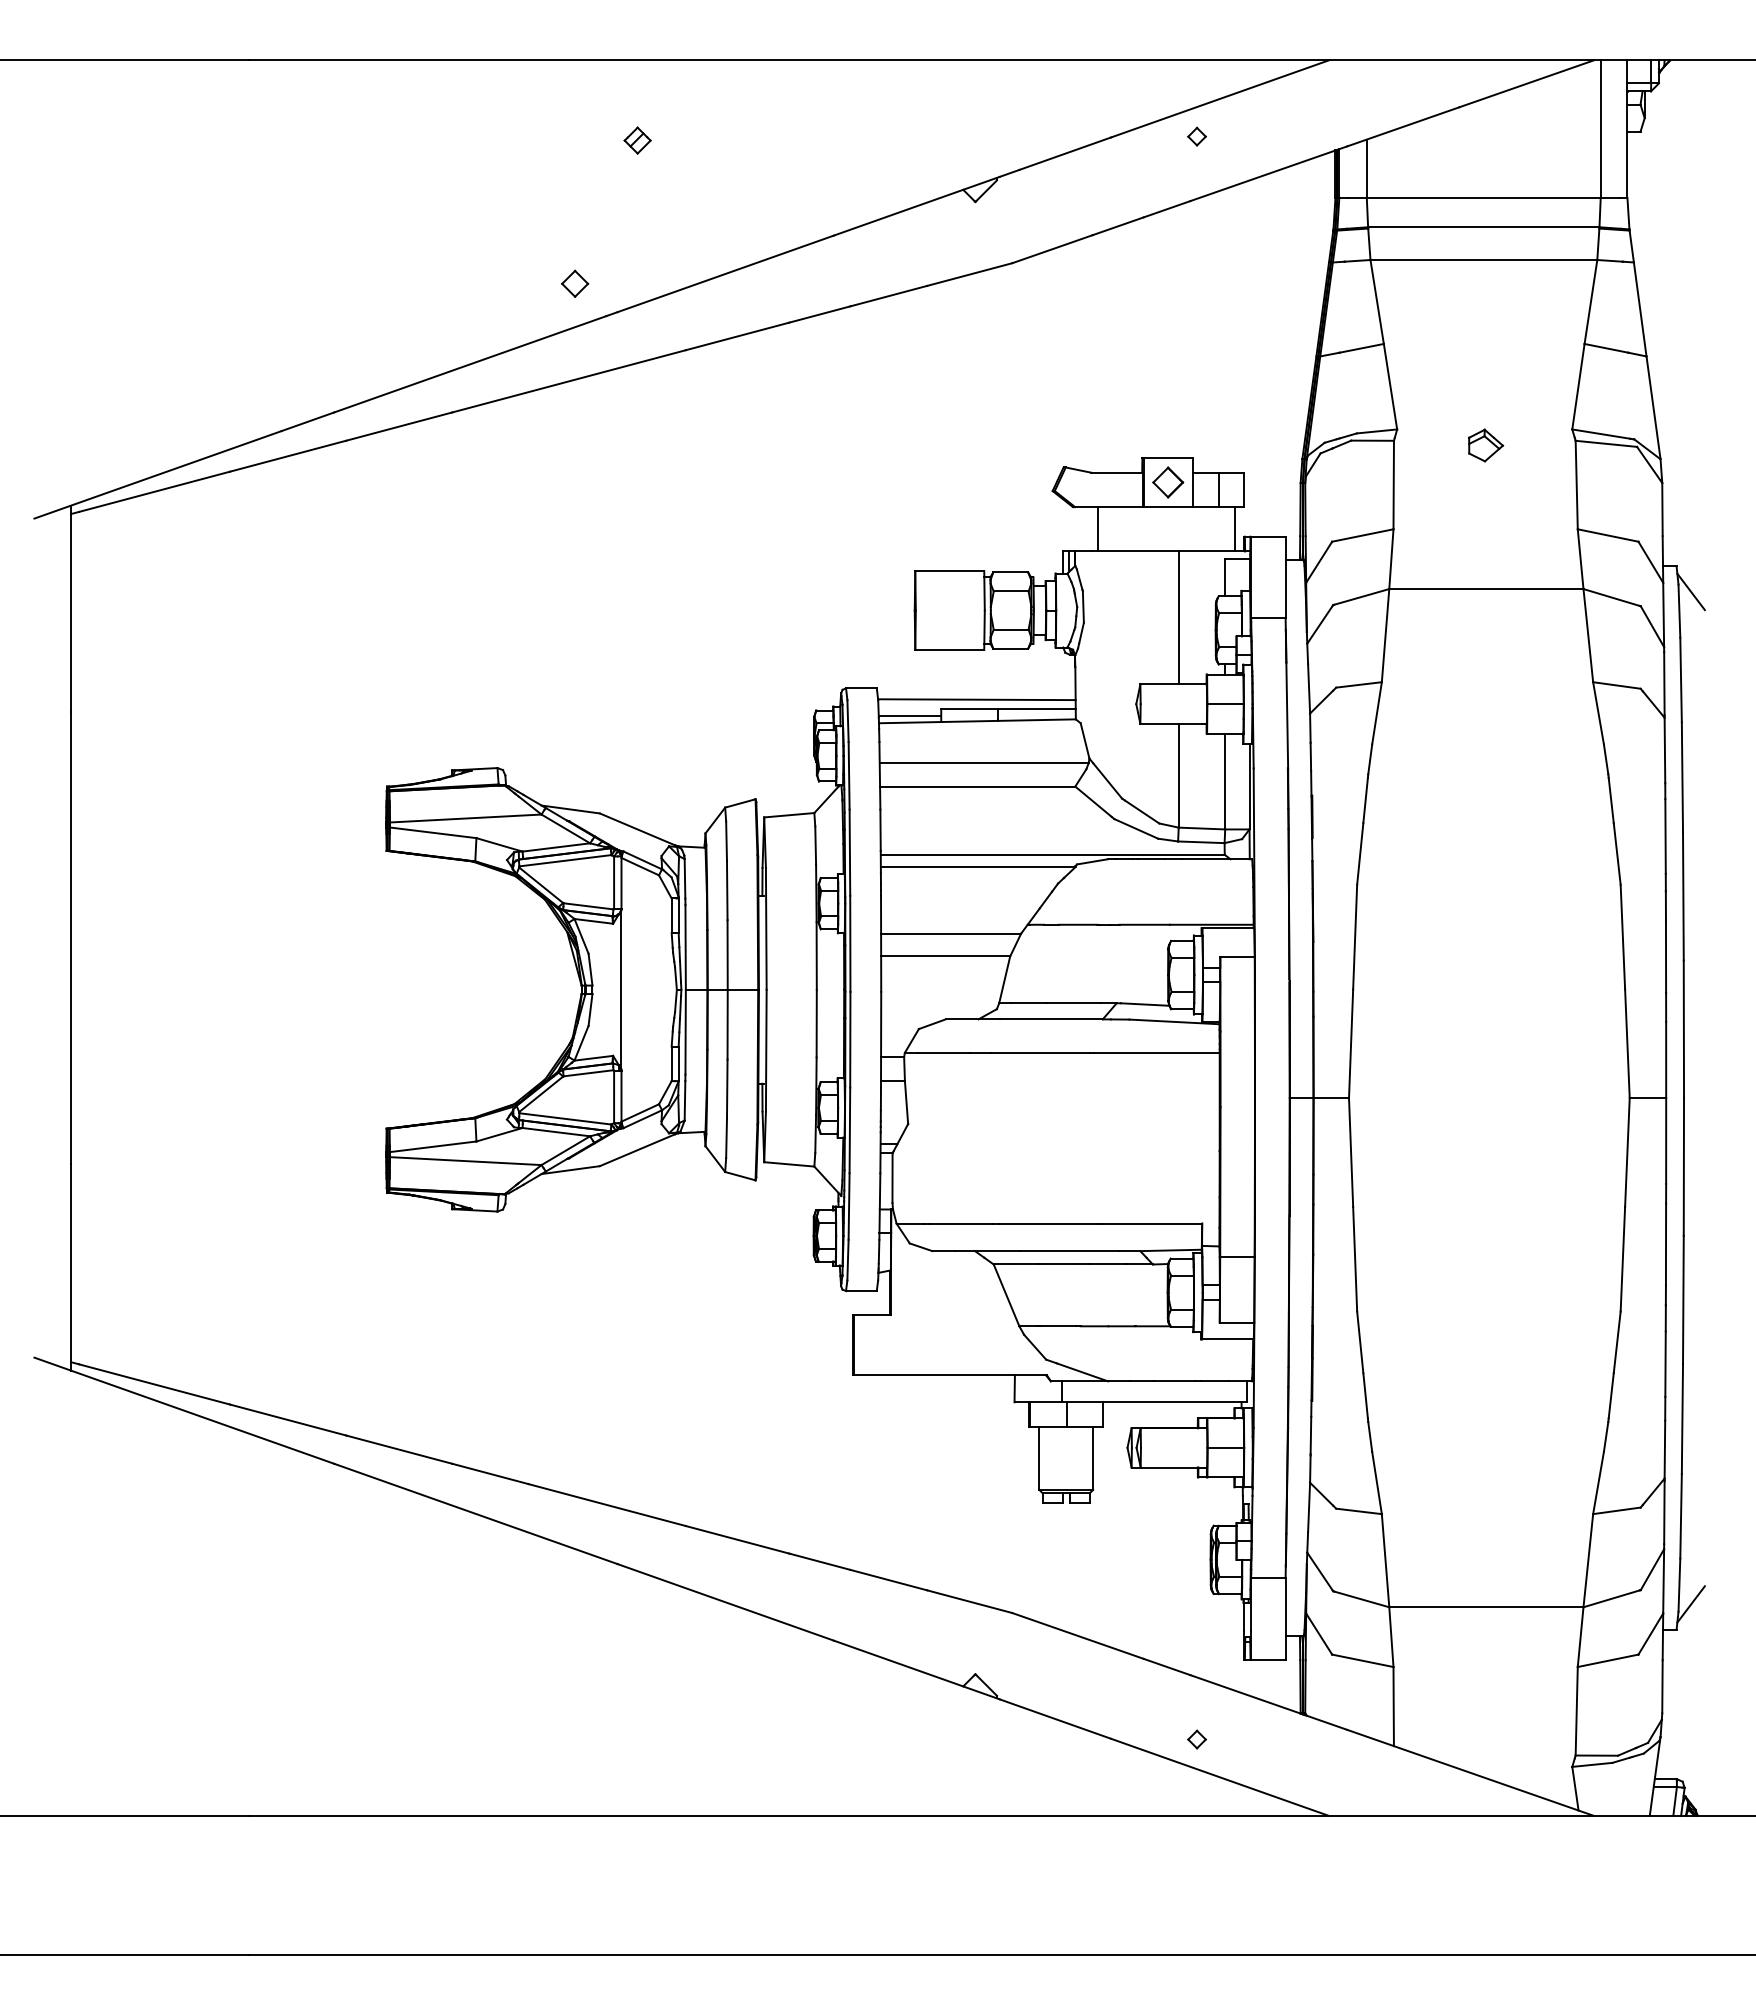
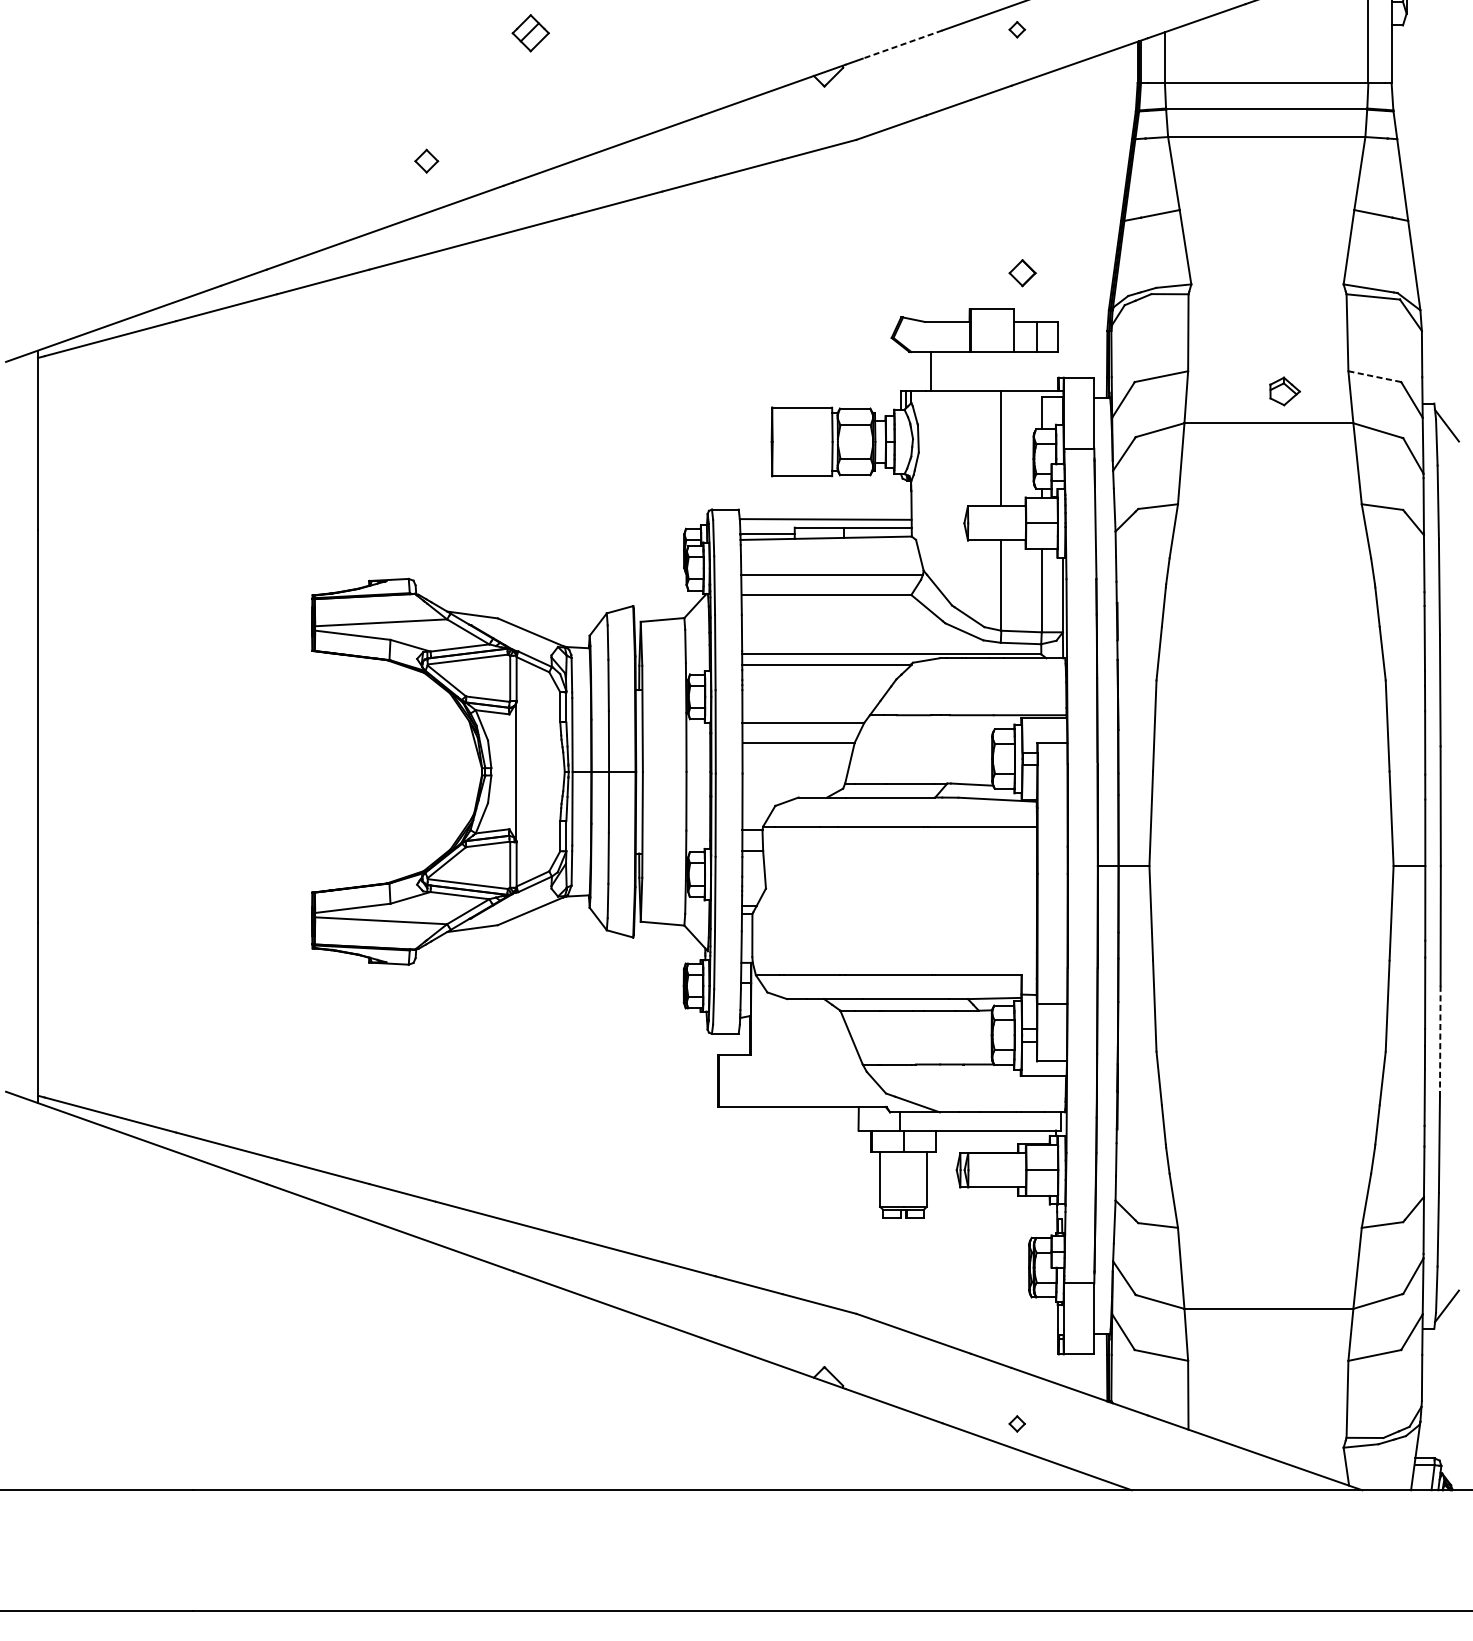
part: (637, 140) -> (530, 33), size x1.6
line: (1065, 153) -> (902, 44), solid -> dashed
part: (575, 283) -> (427, 160), moved
part: (1486, 445) -> (1285, 391), moved
part: (1168, 482) -> (1022, 273), moved
line: (1234, 529) -> (1049, 371), removed
line: (1608, 535) -> (1375, 376), solid -> dashed
line: (1683, 1300) -> (1440, 1042), solid -> dashed

